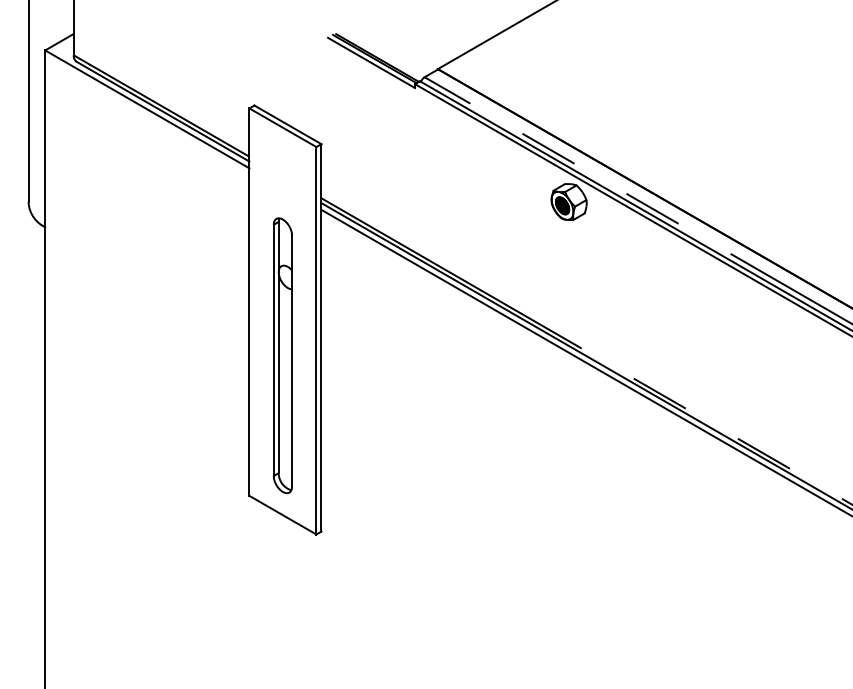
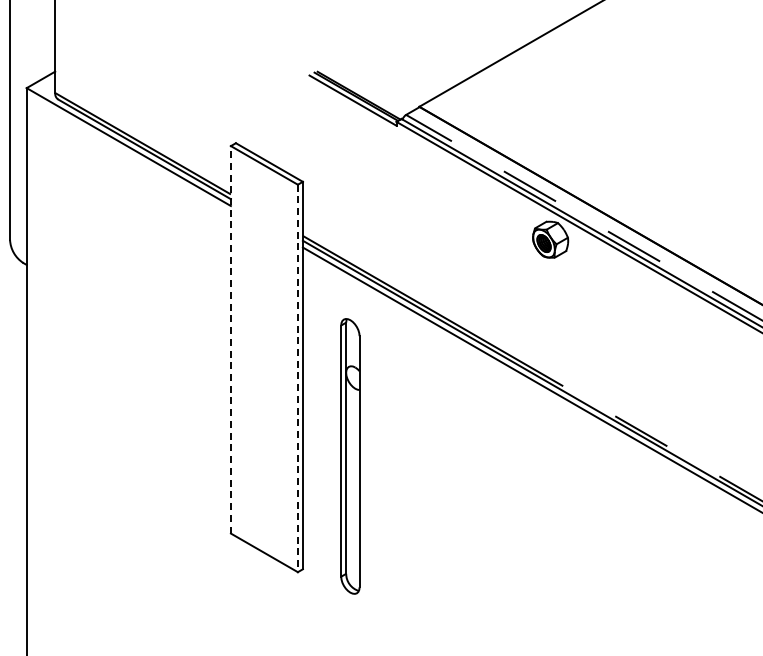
line: (249, 302) -> (230, 340), solid -> dashed
line: (316, 340) -> (297, 378), solid -> dashed
part: (282, 355) -> (349, 456), moved

